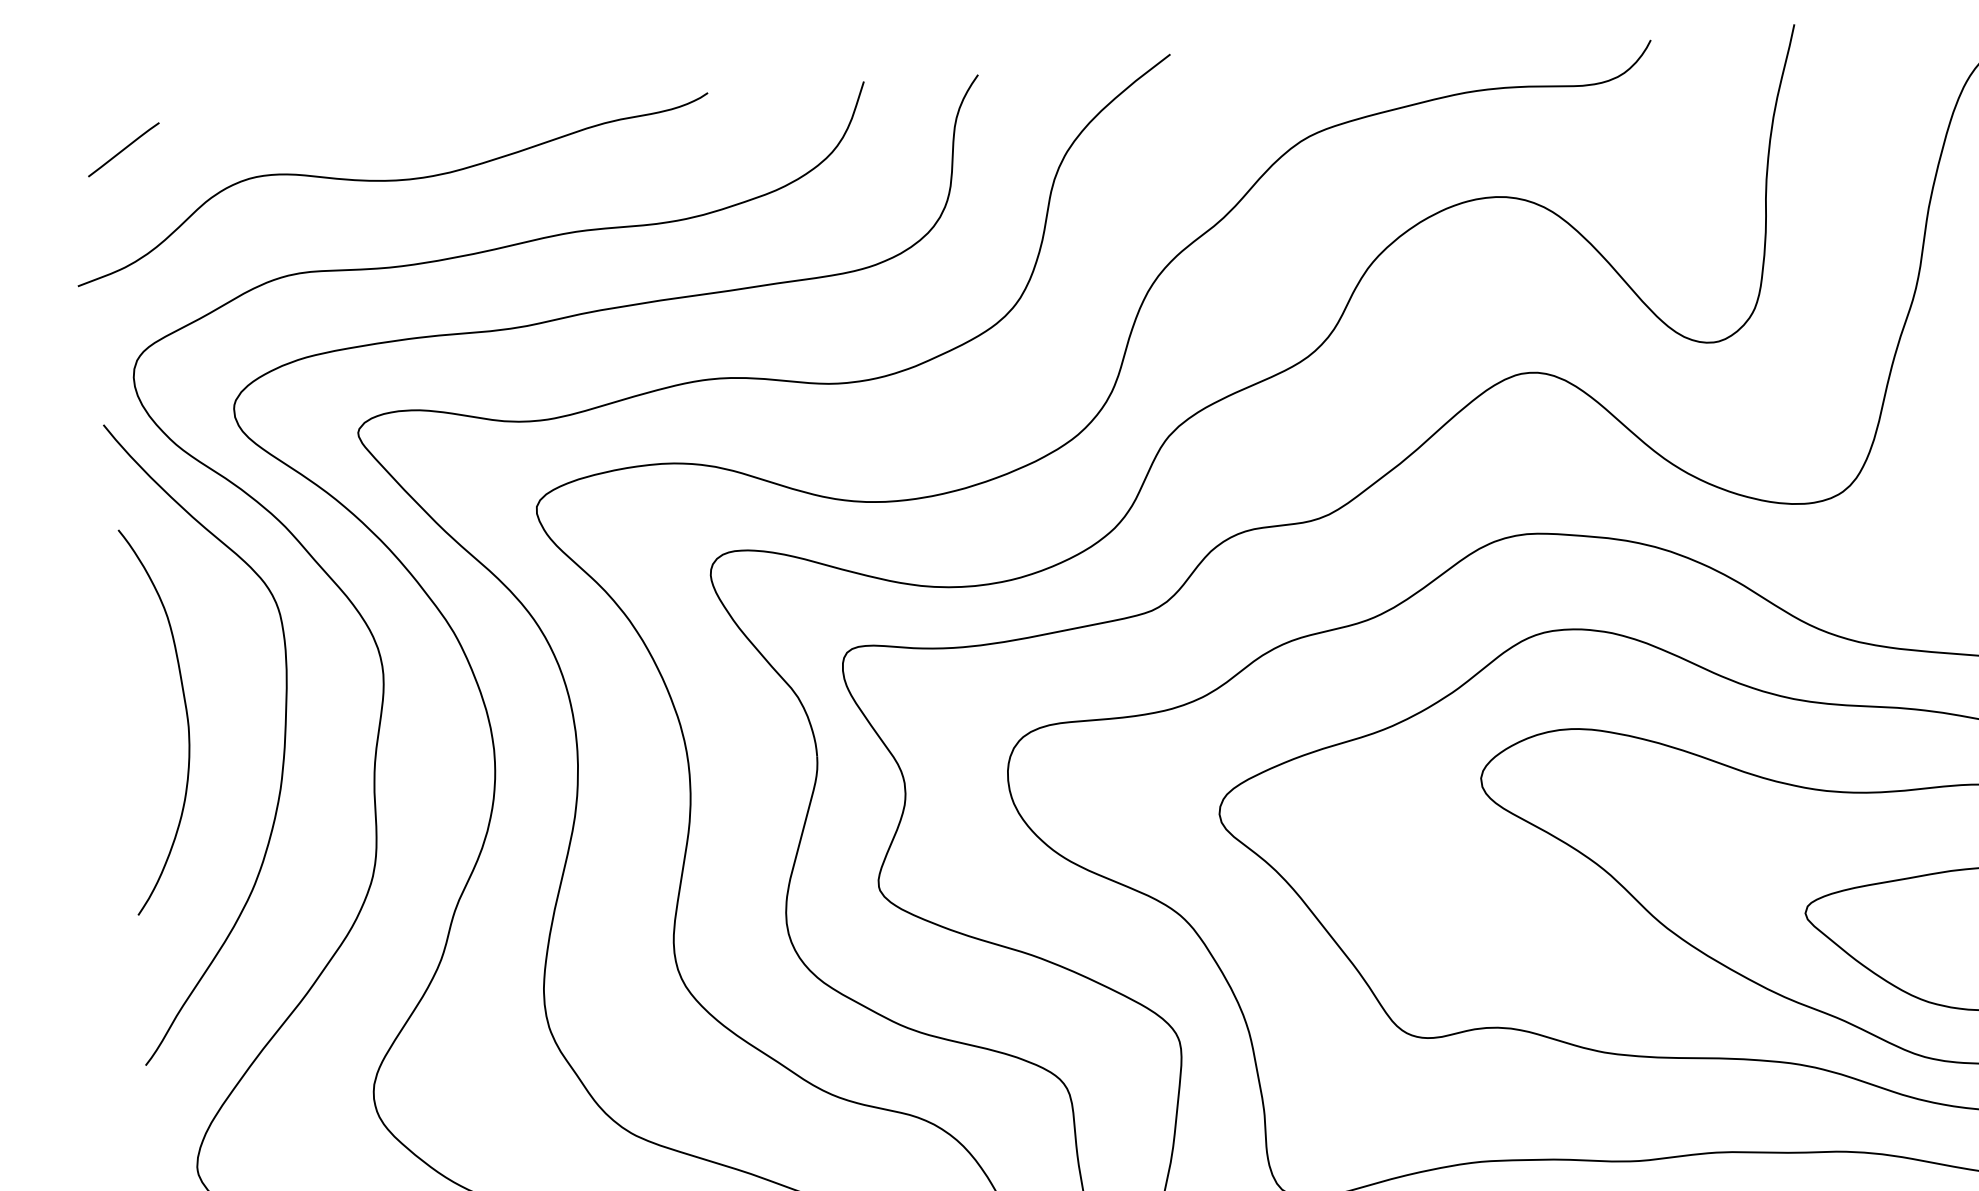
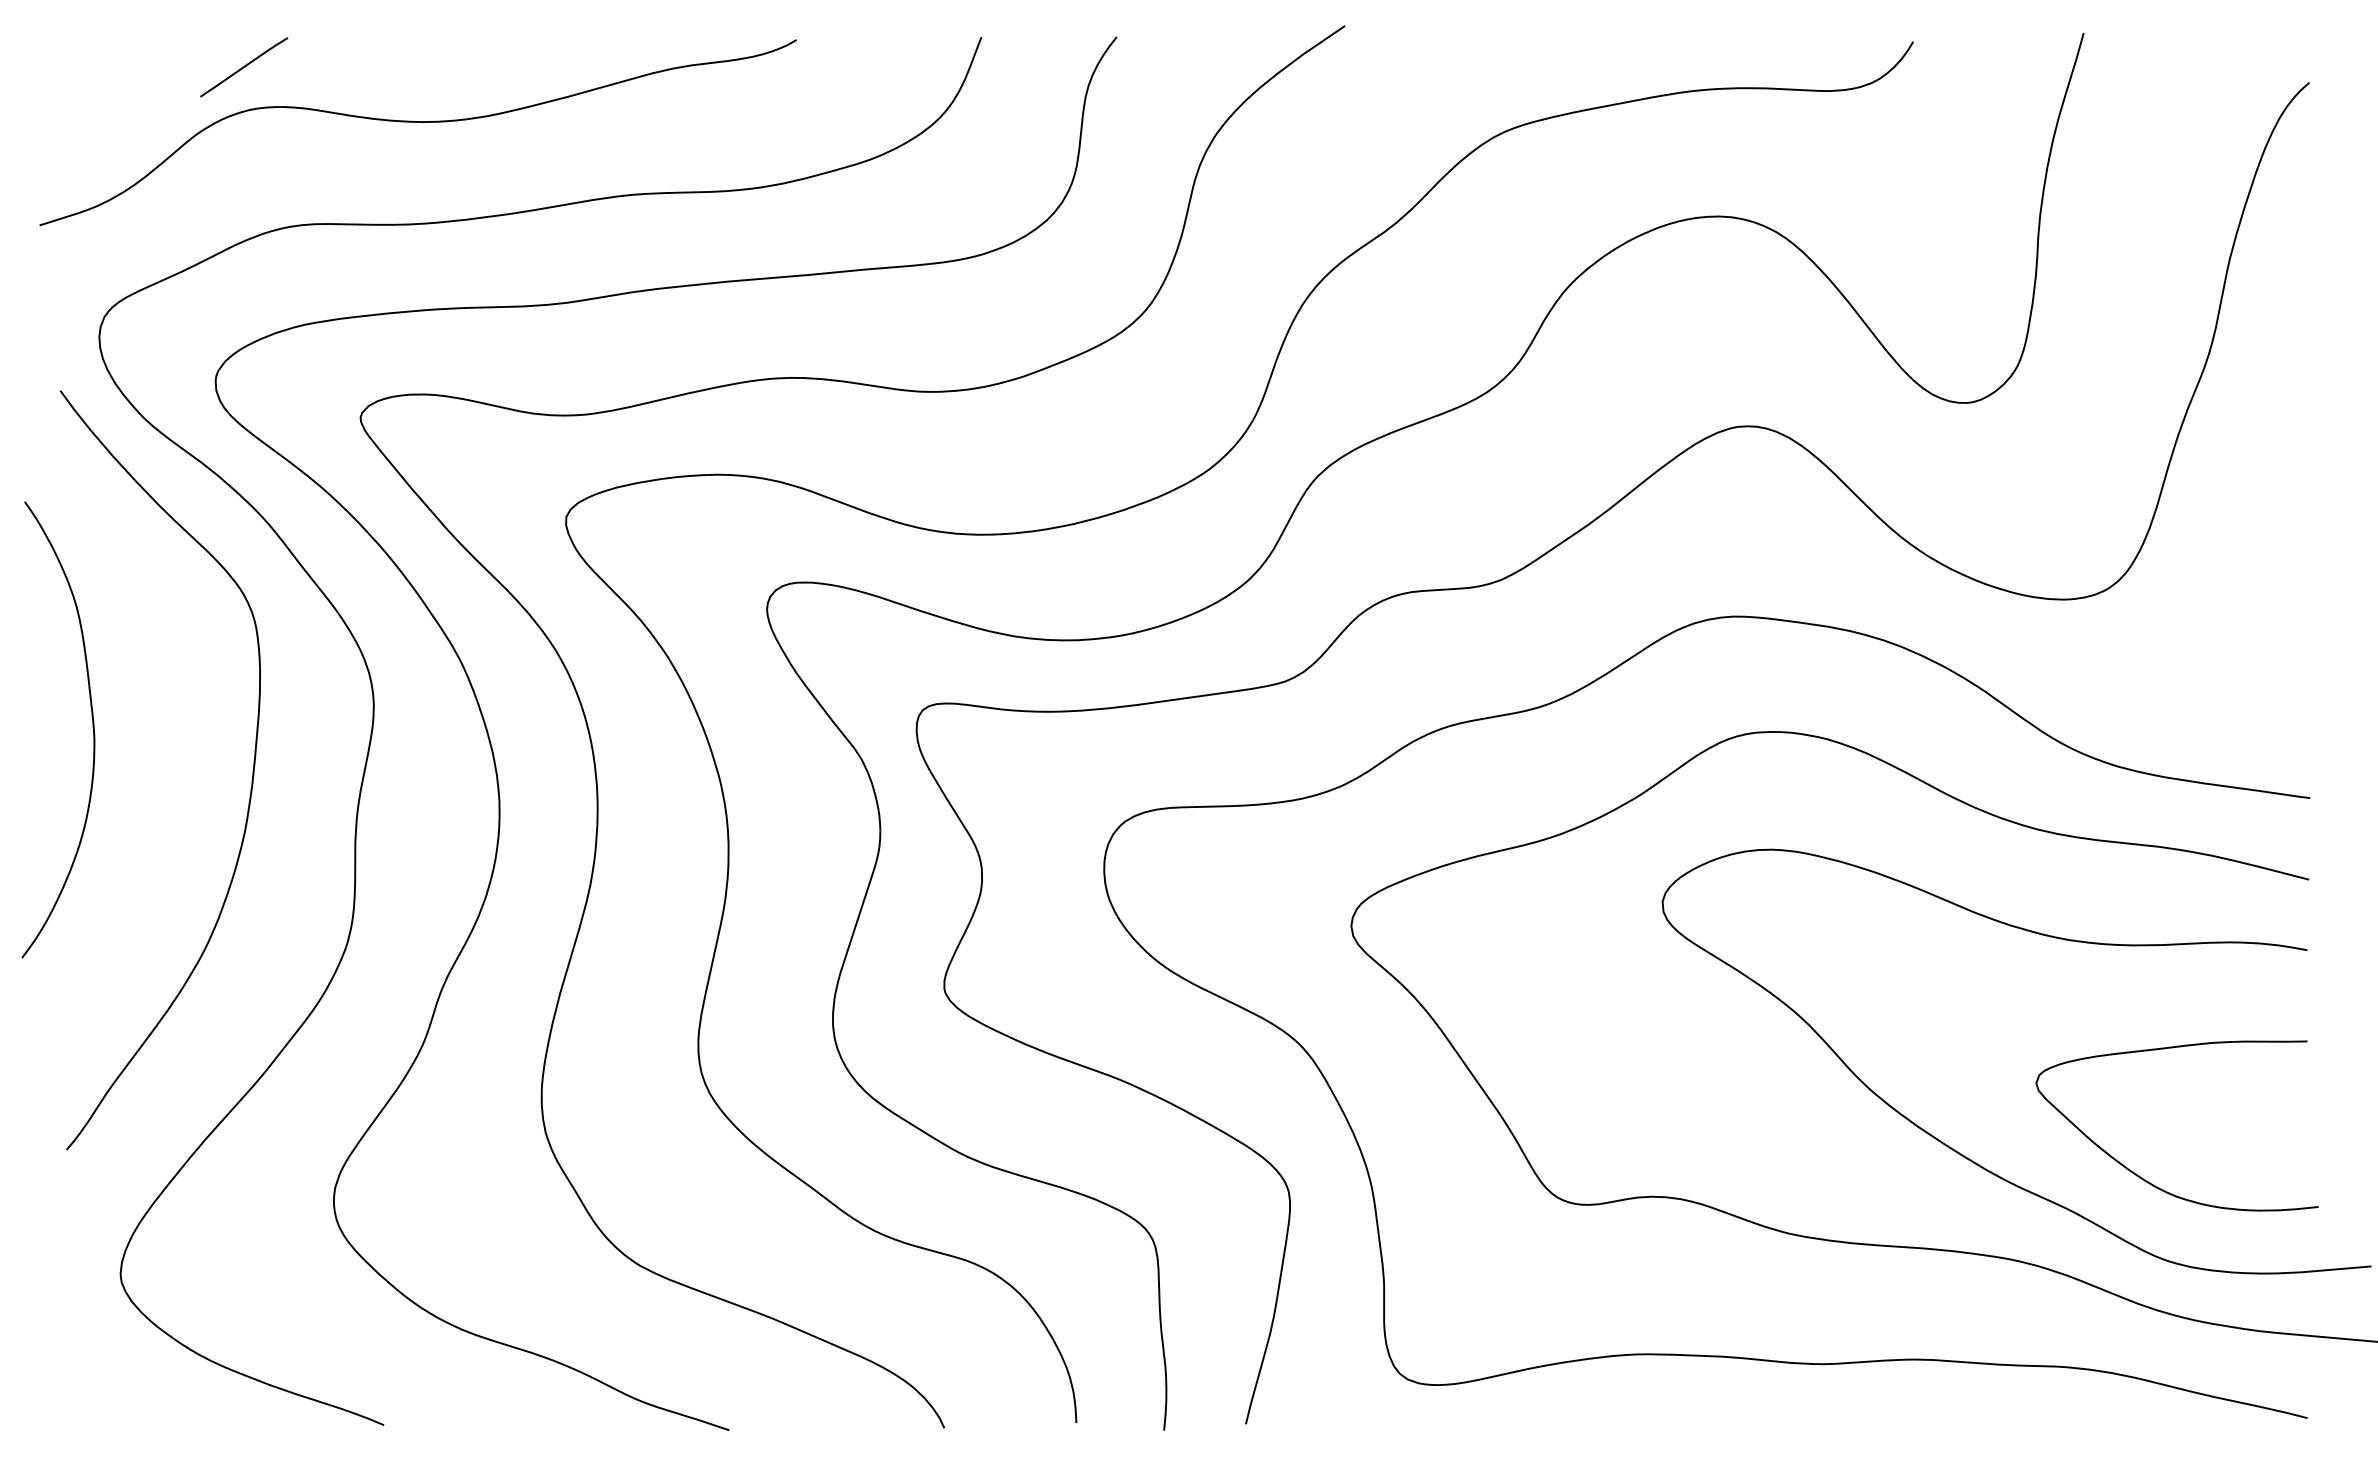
line: (124, 149) -> (244, 67), moved
curve: (186, 718) -> (92, 728), moved

